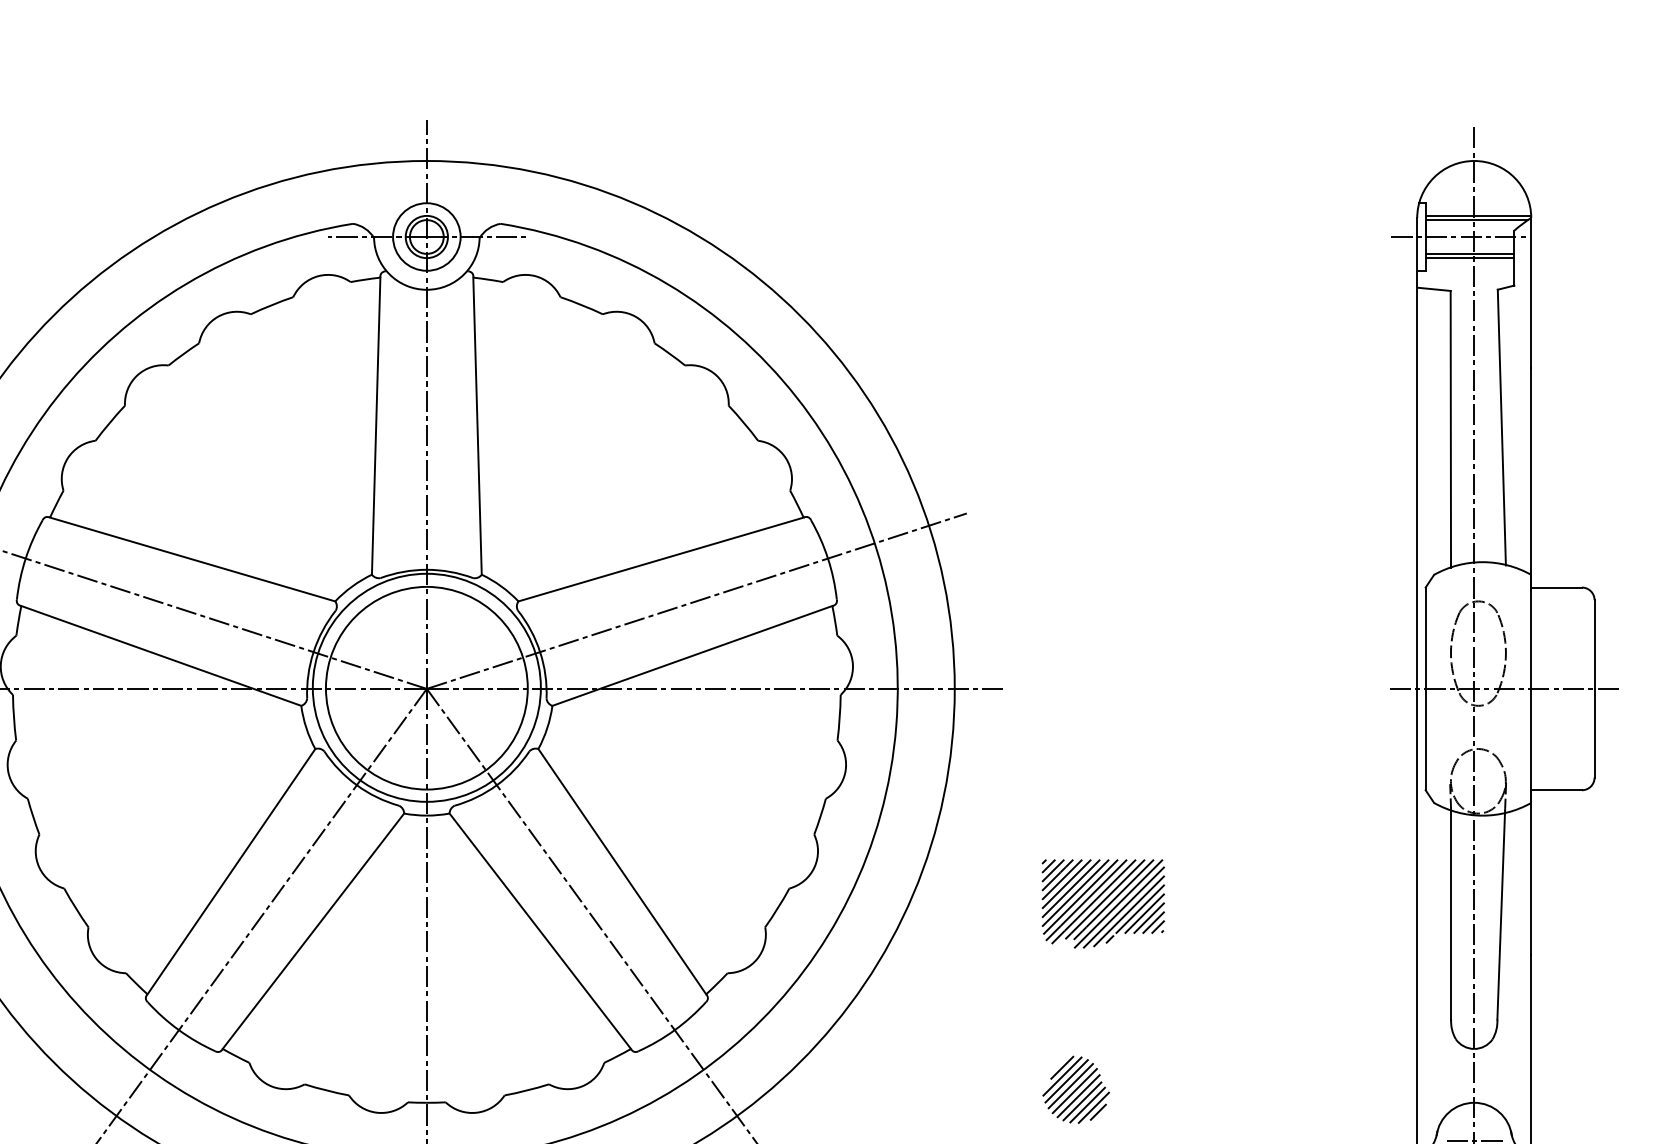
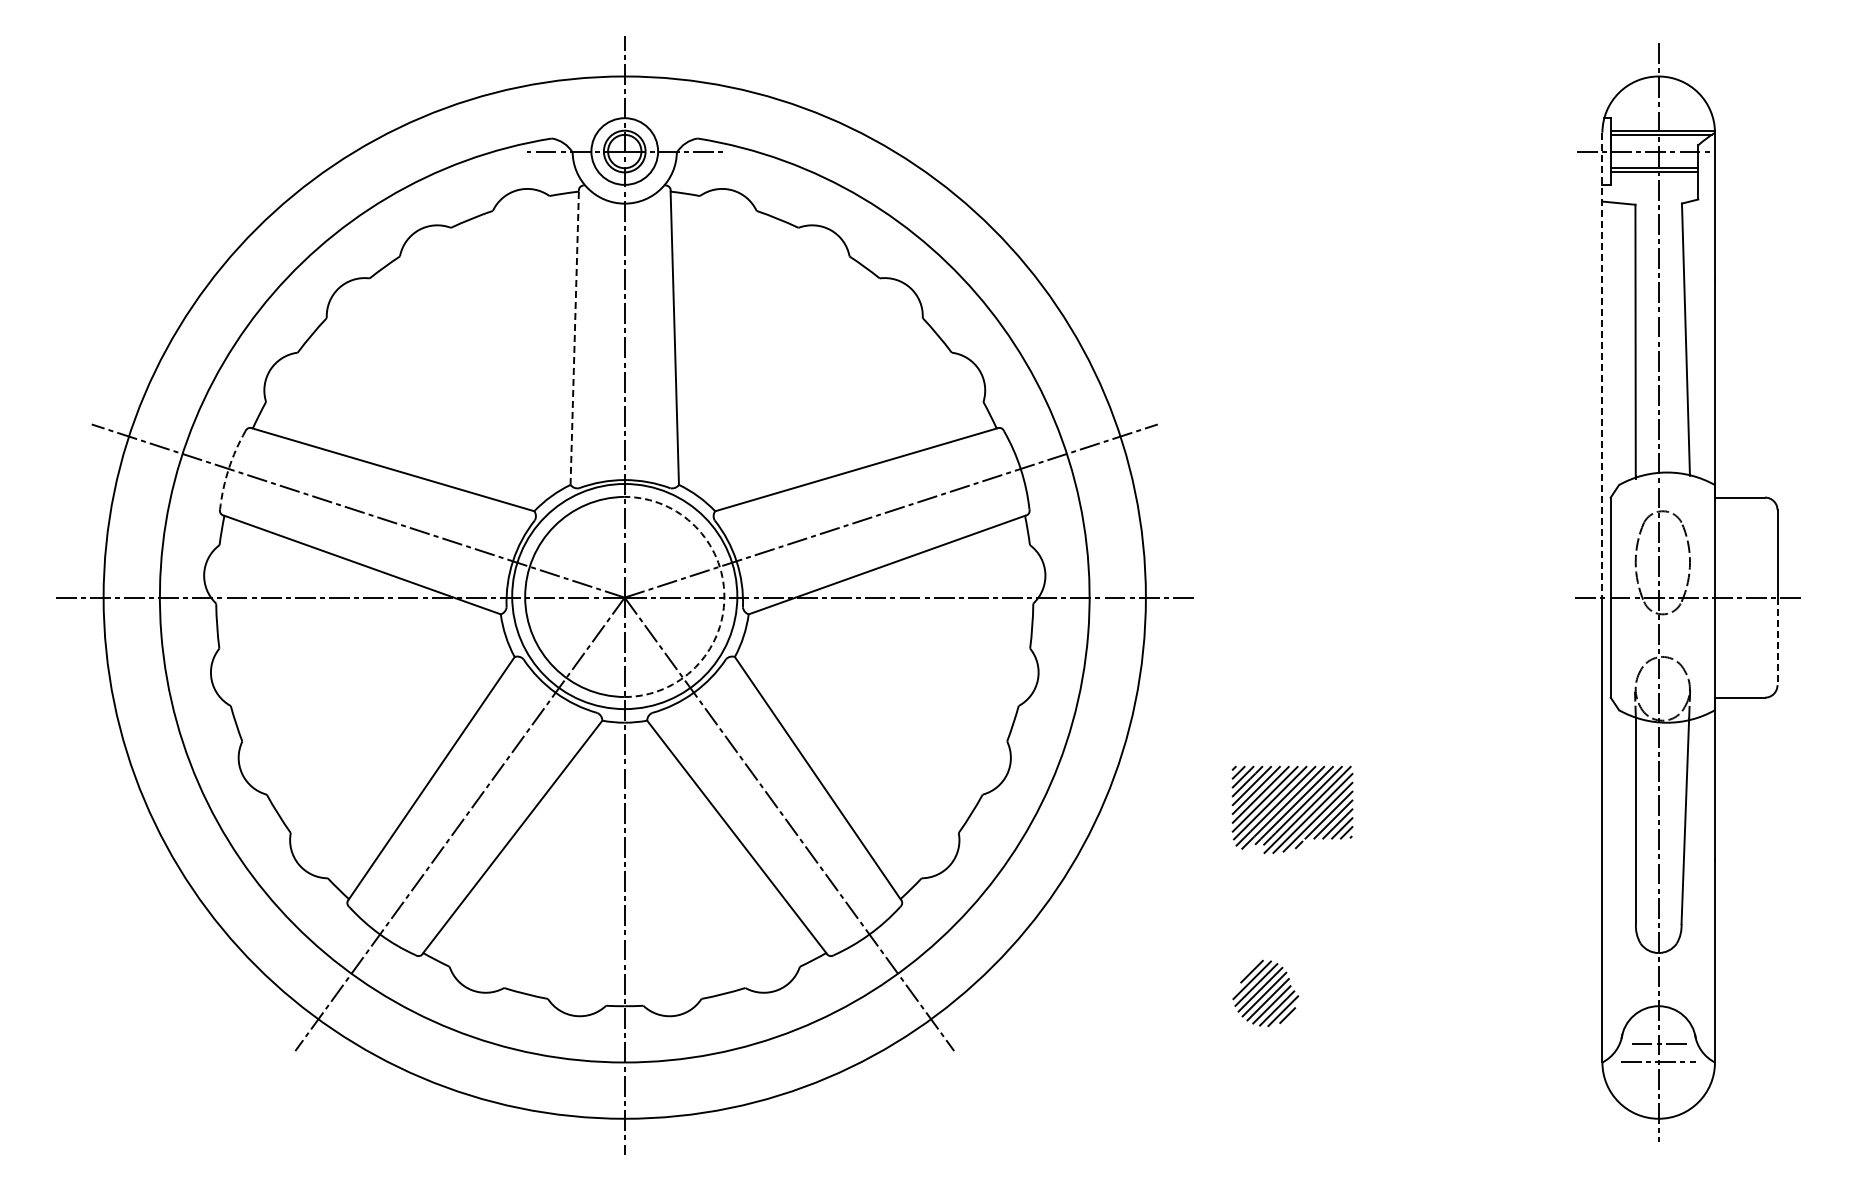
line: (375, 426) -> (574, 338), solid -> dashed
line: (1417, 453) -> (1602, 365), solid -> dashed
arc: (25, 558) -> (228, 468), solid -> dashed
arc: (527, 687) -> (724, 596), solid -> dashed
line: (1594, 733) -> (1777, 641), solid -> dashed

